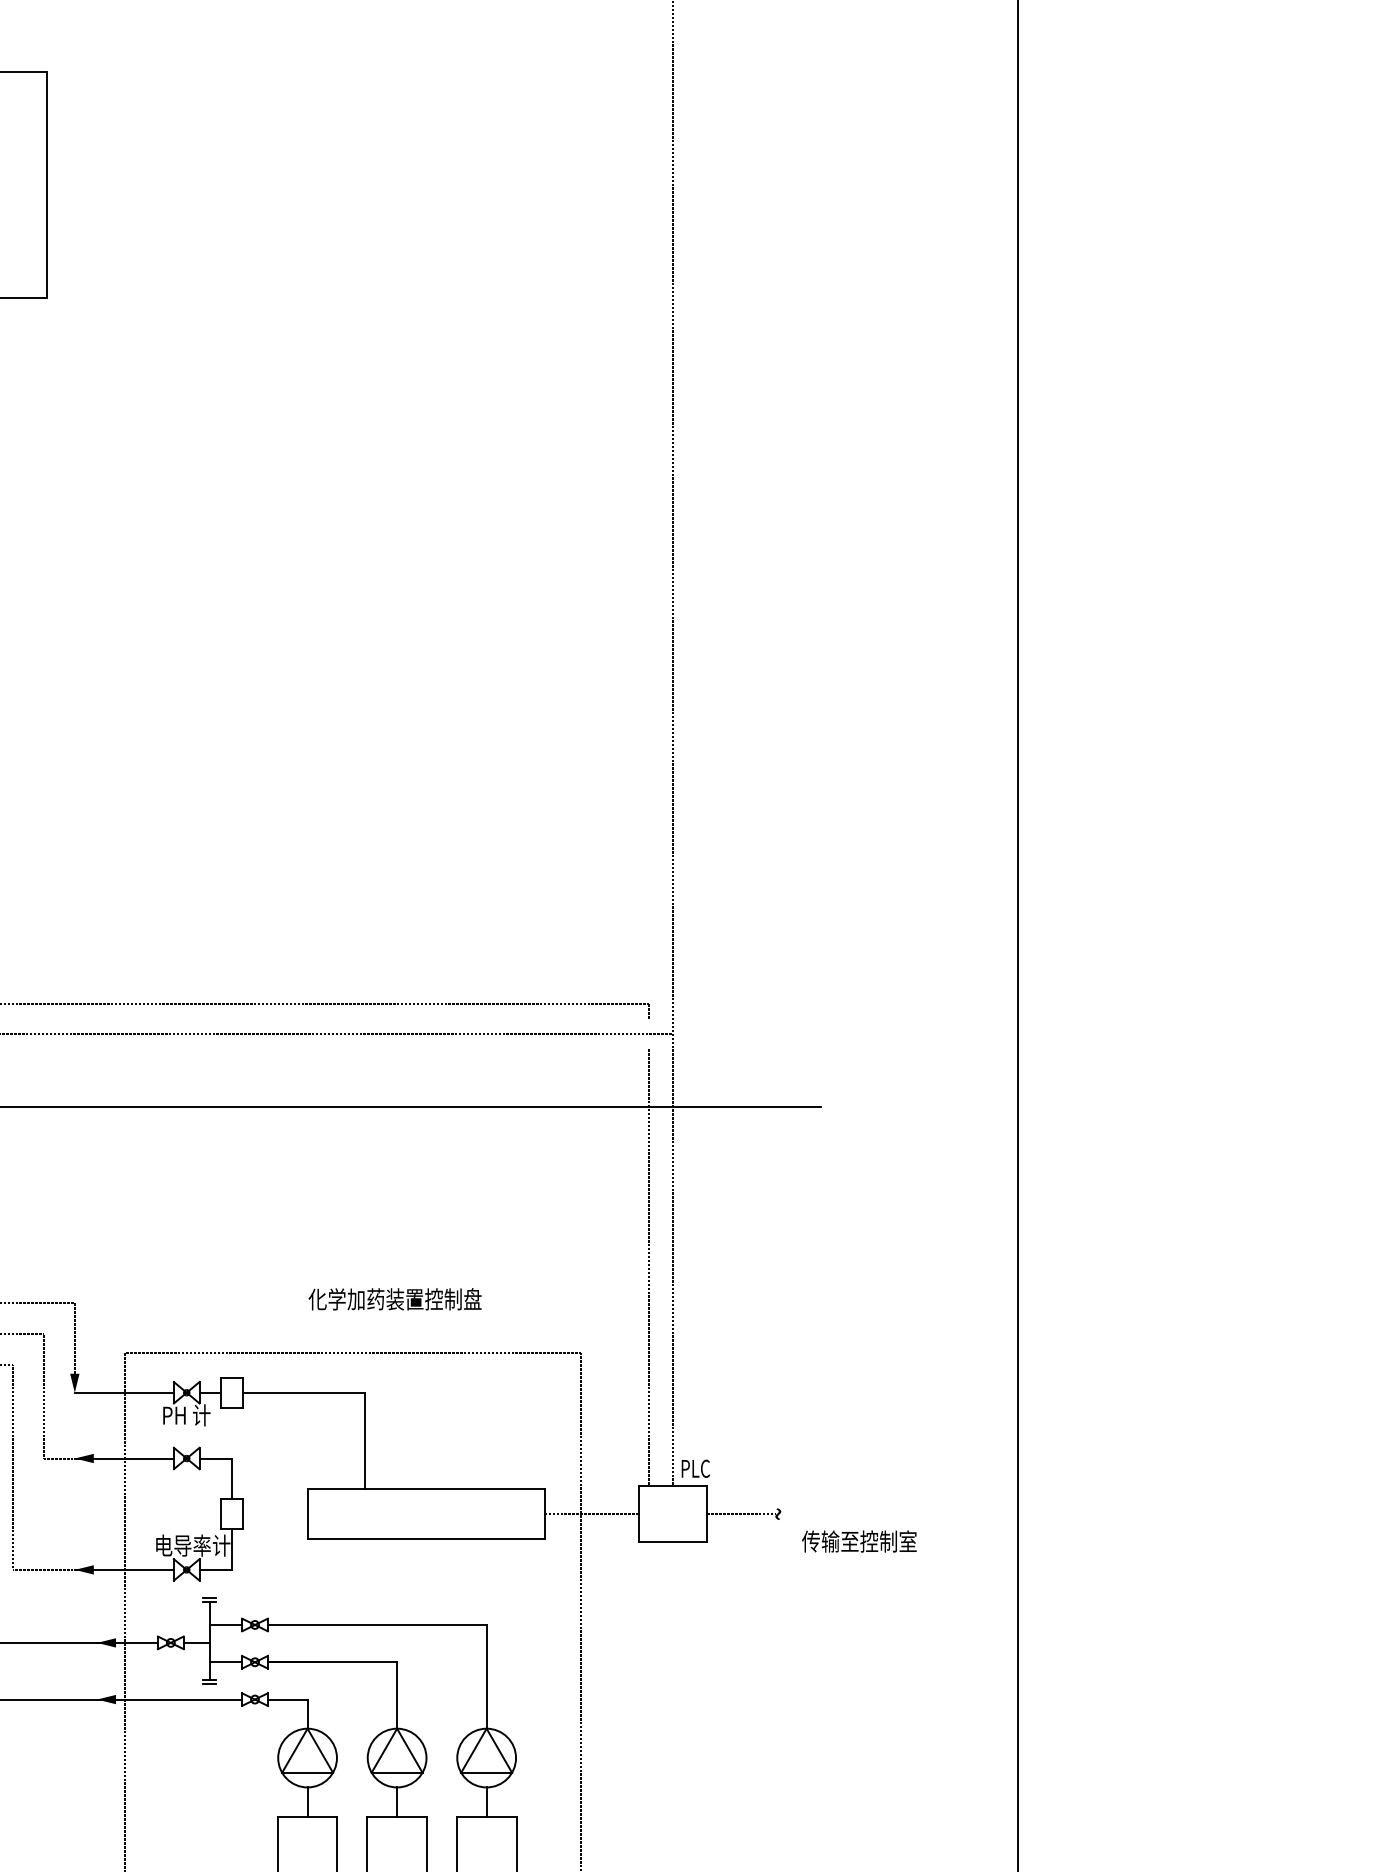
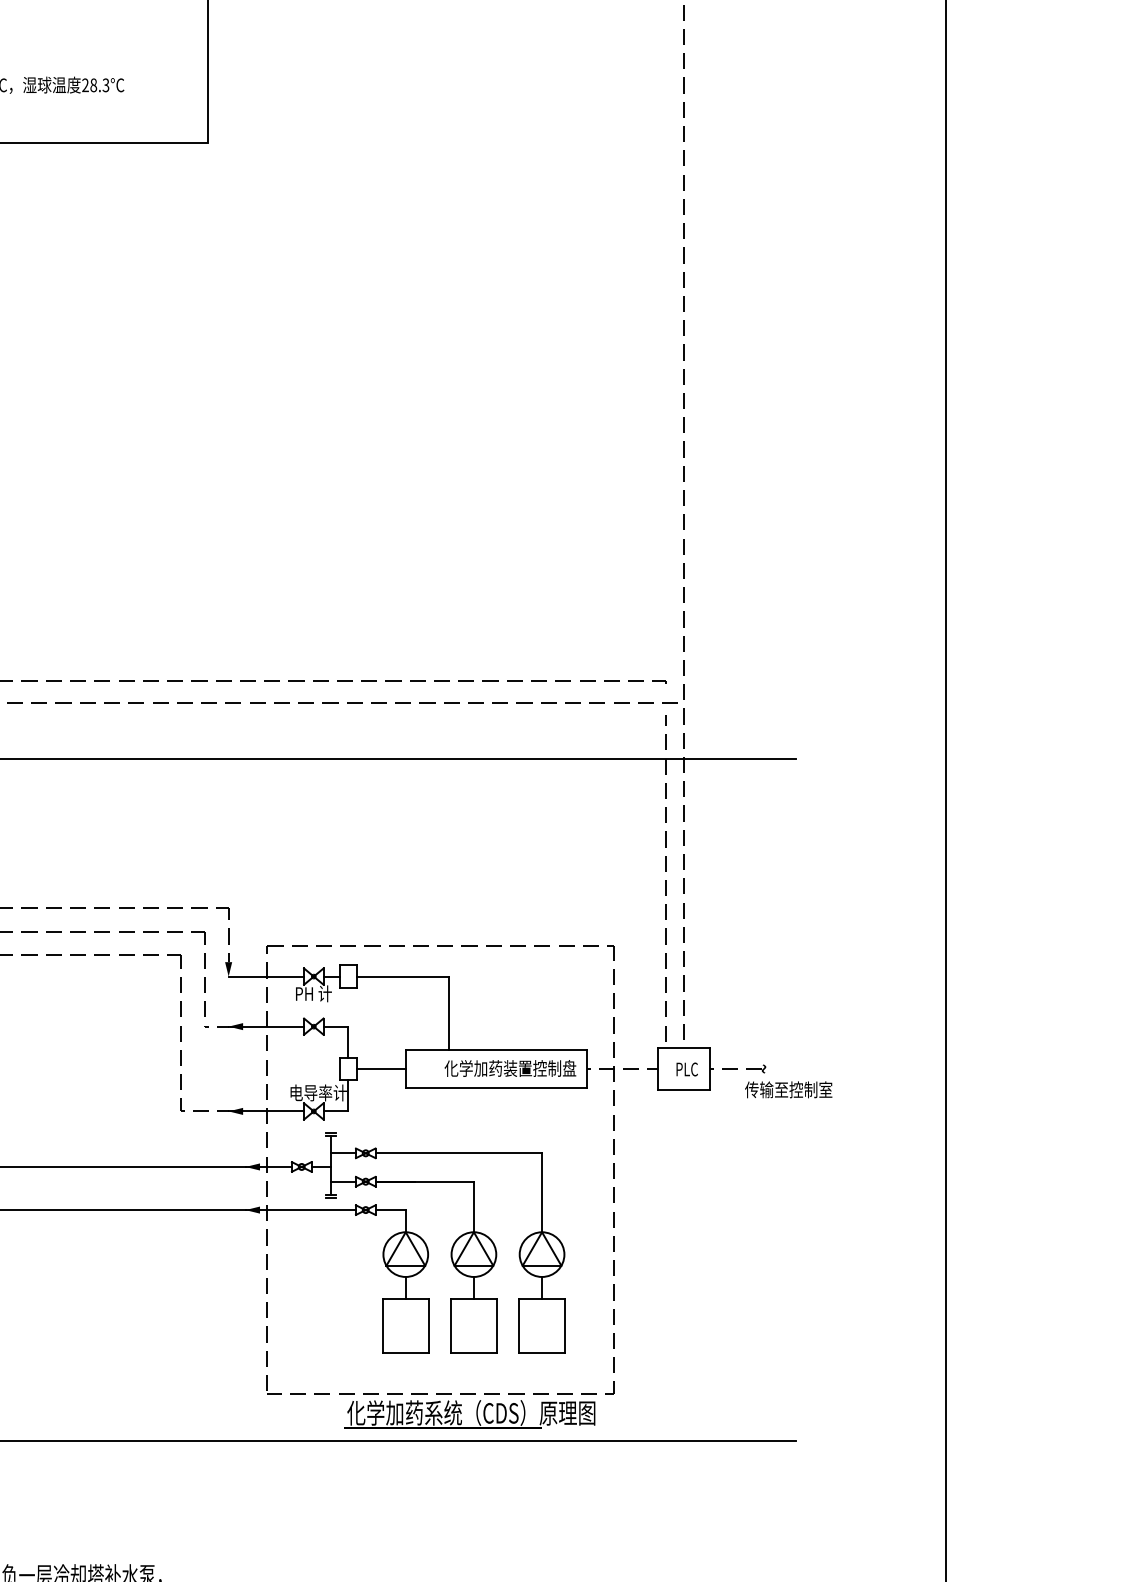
text: (395, 1299) -> (510, 1068), moved
text: (694, 1468) -> (686, 1069), moved
line: (274, 1514) -> (380, 1069), added
text: (859, 1541) -> (788, 1089), moved

